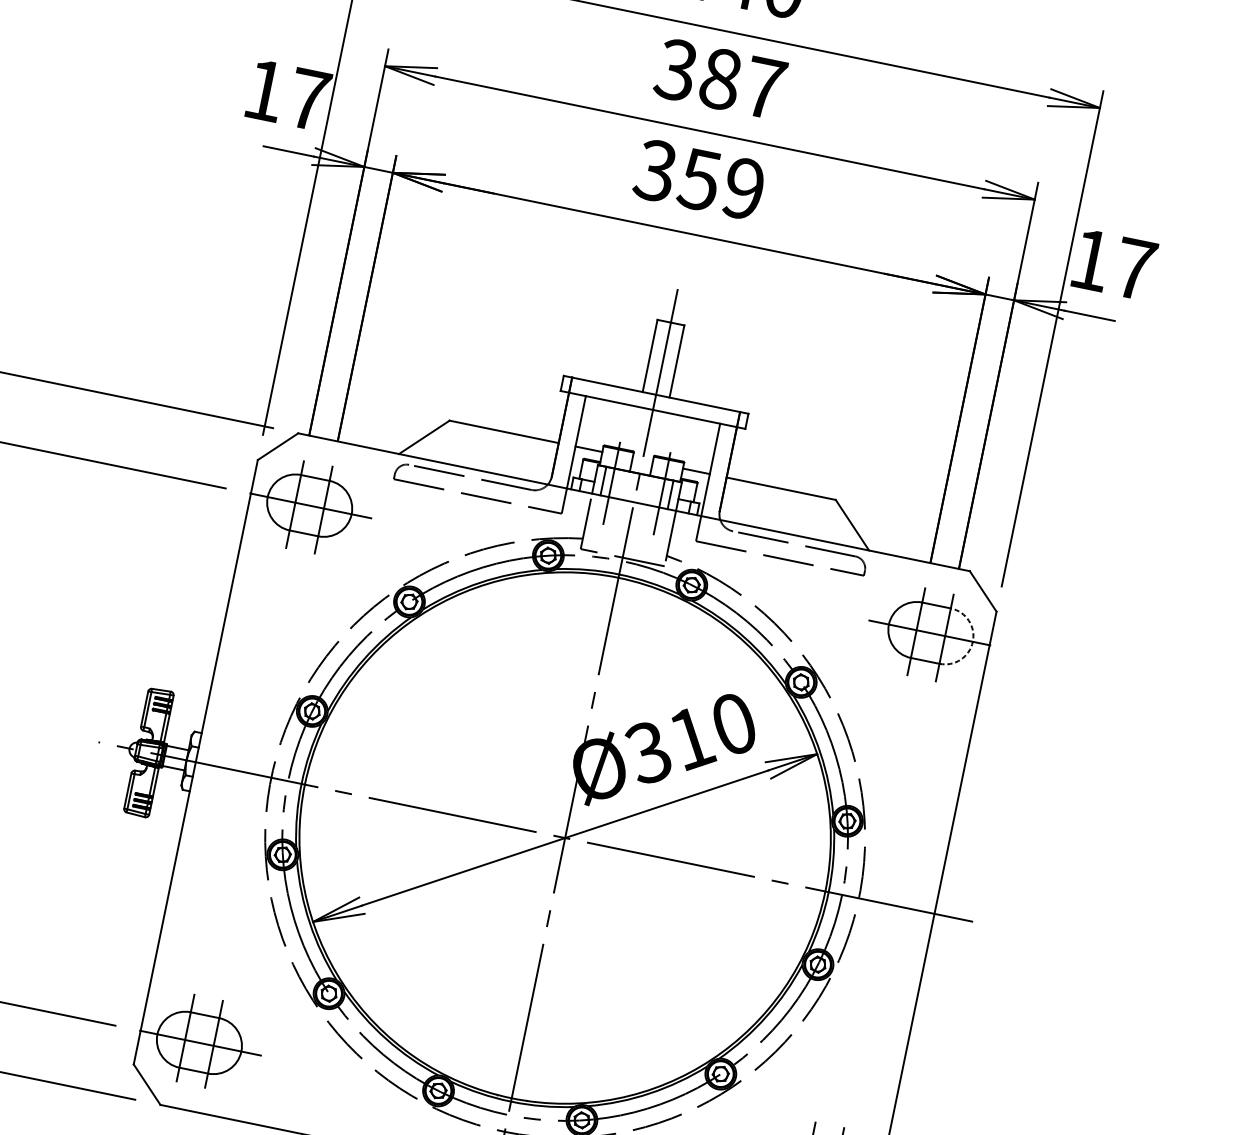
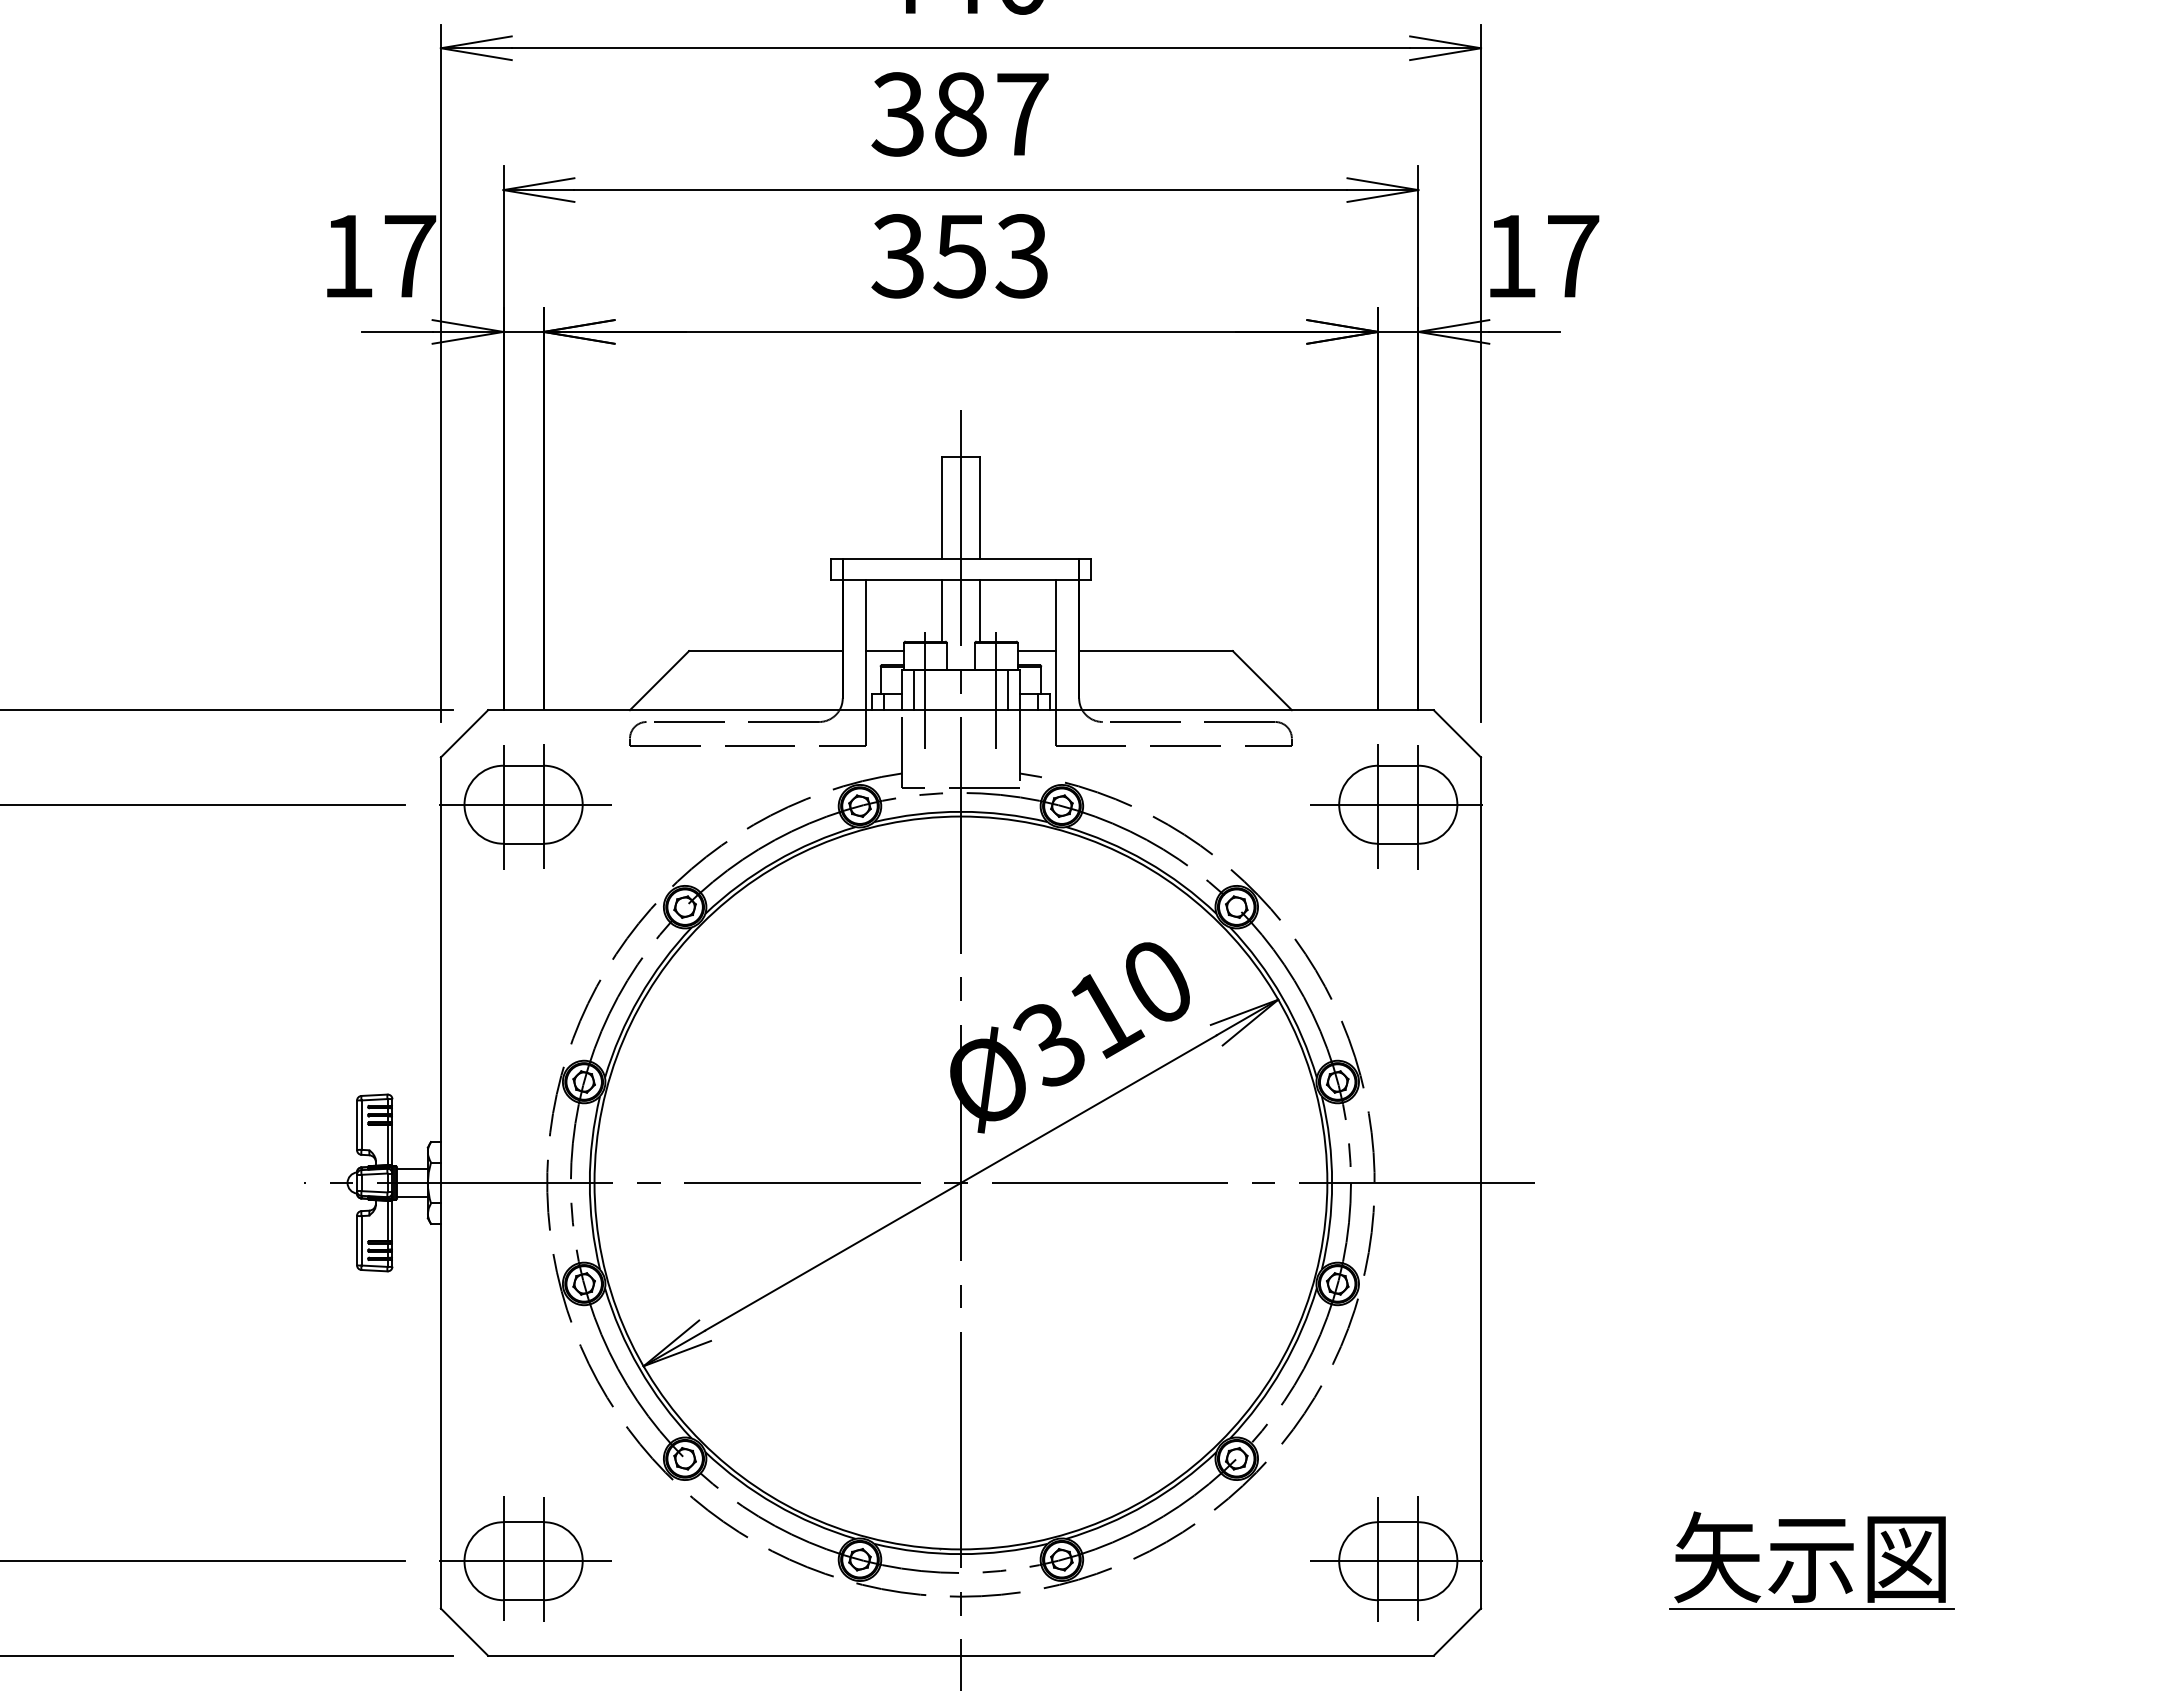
text: (743, 188) -> (1021, 256), 359 -> 353
line: (635, 428) -> (942, 610), added
line: (661, 434) -> (979, 610), added
arc: (972, 641) -> (1457, 804), dashed -> solid

